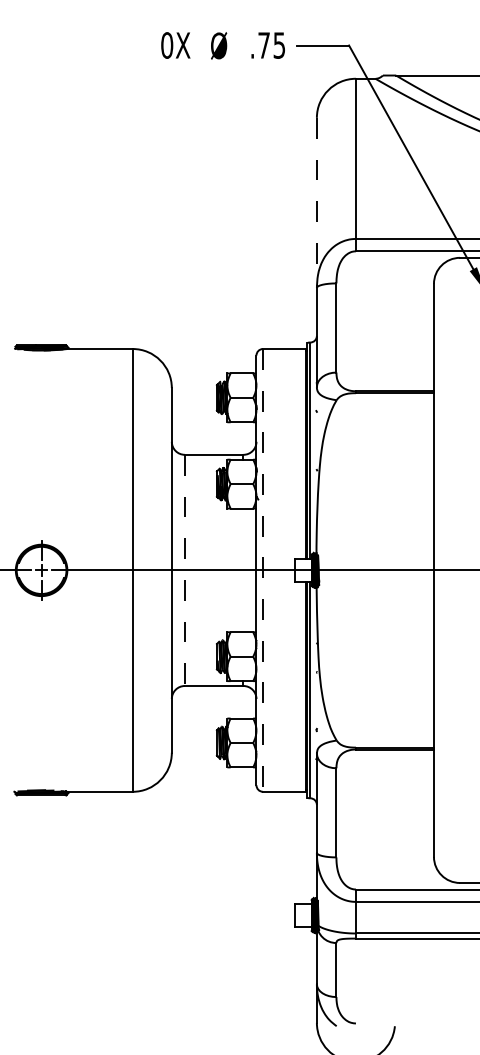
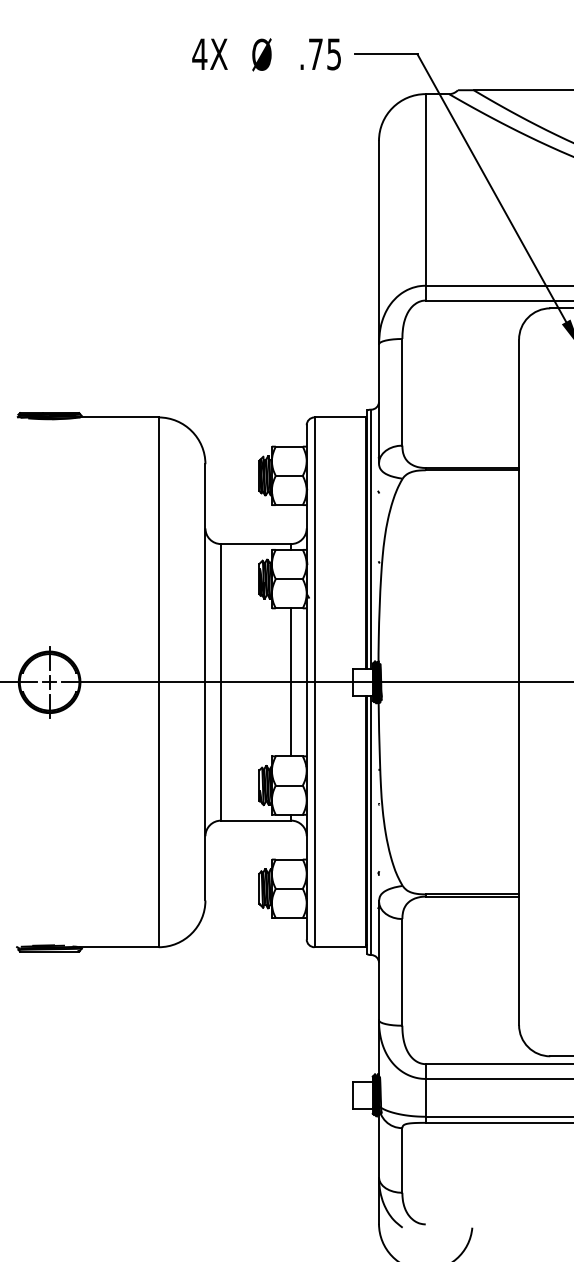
text: (166, 45) -> (199, 54), 0X -> 4X
line: (317, 202) -> (379, 242), dashed -> solid
line: (185, 570) -> (221, 682), dashed -> solid
line: (243, 570) -> (291, 682), added
line: (262, 570) -> (314, 682), dashed -> solid

